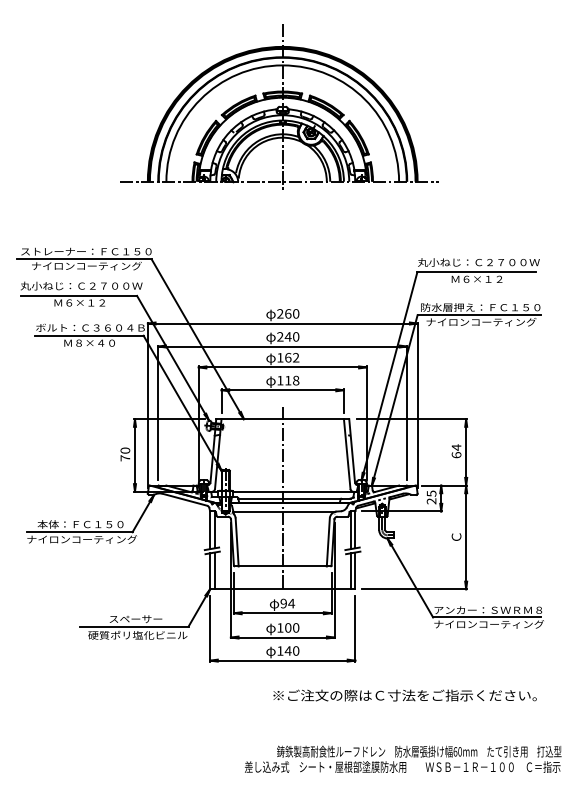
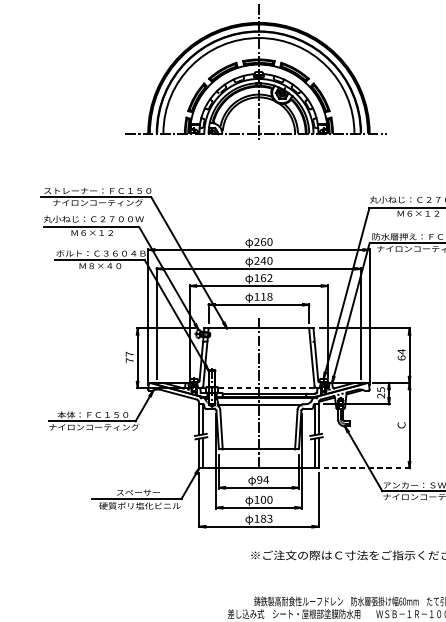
text: (125, 450) -> (129, 354), 70 -> 77
line: (296, 491) -> (270, 387), solid -> dashed
line: (414, 589) -> (367, 468), solid -> dashed
text: (291, 650) -> (266, 518), 140 -> 183

